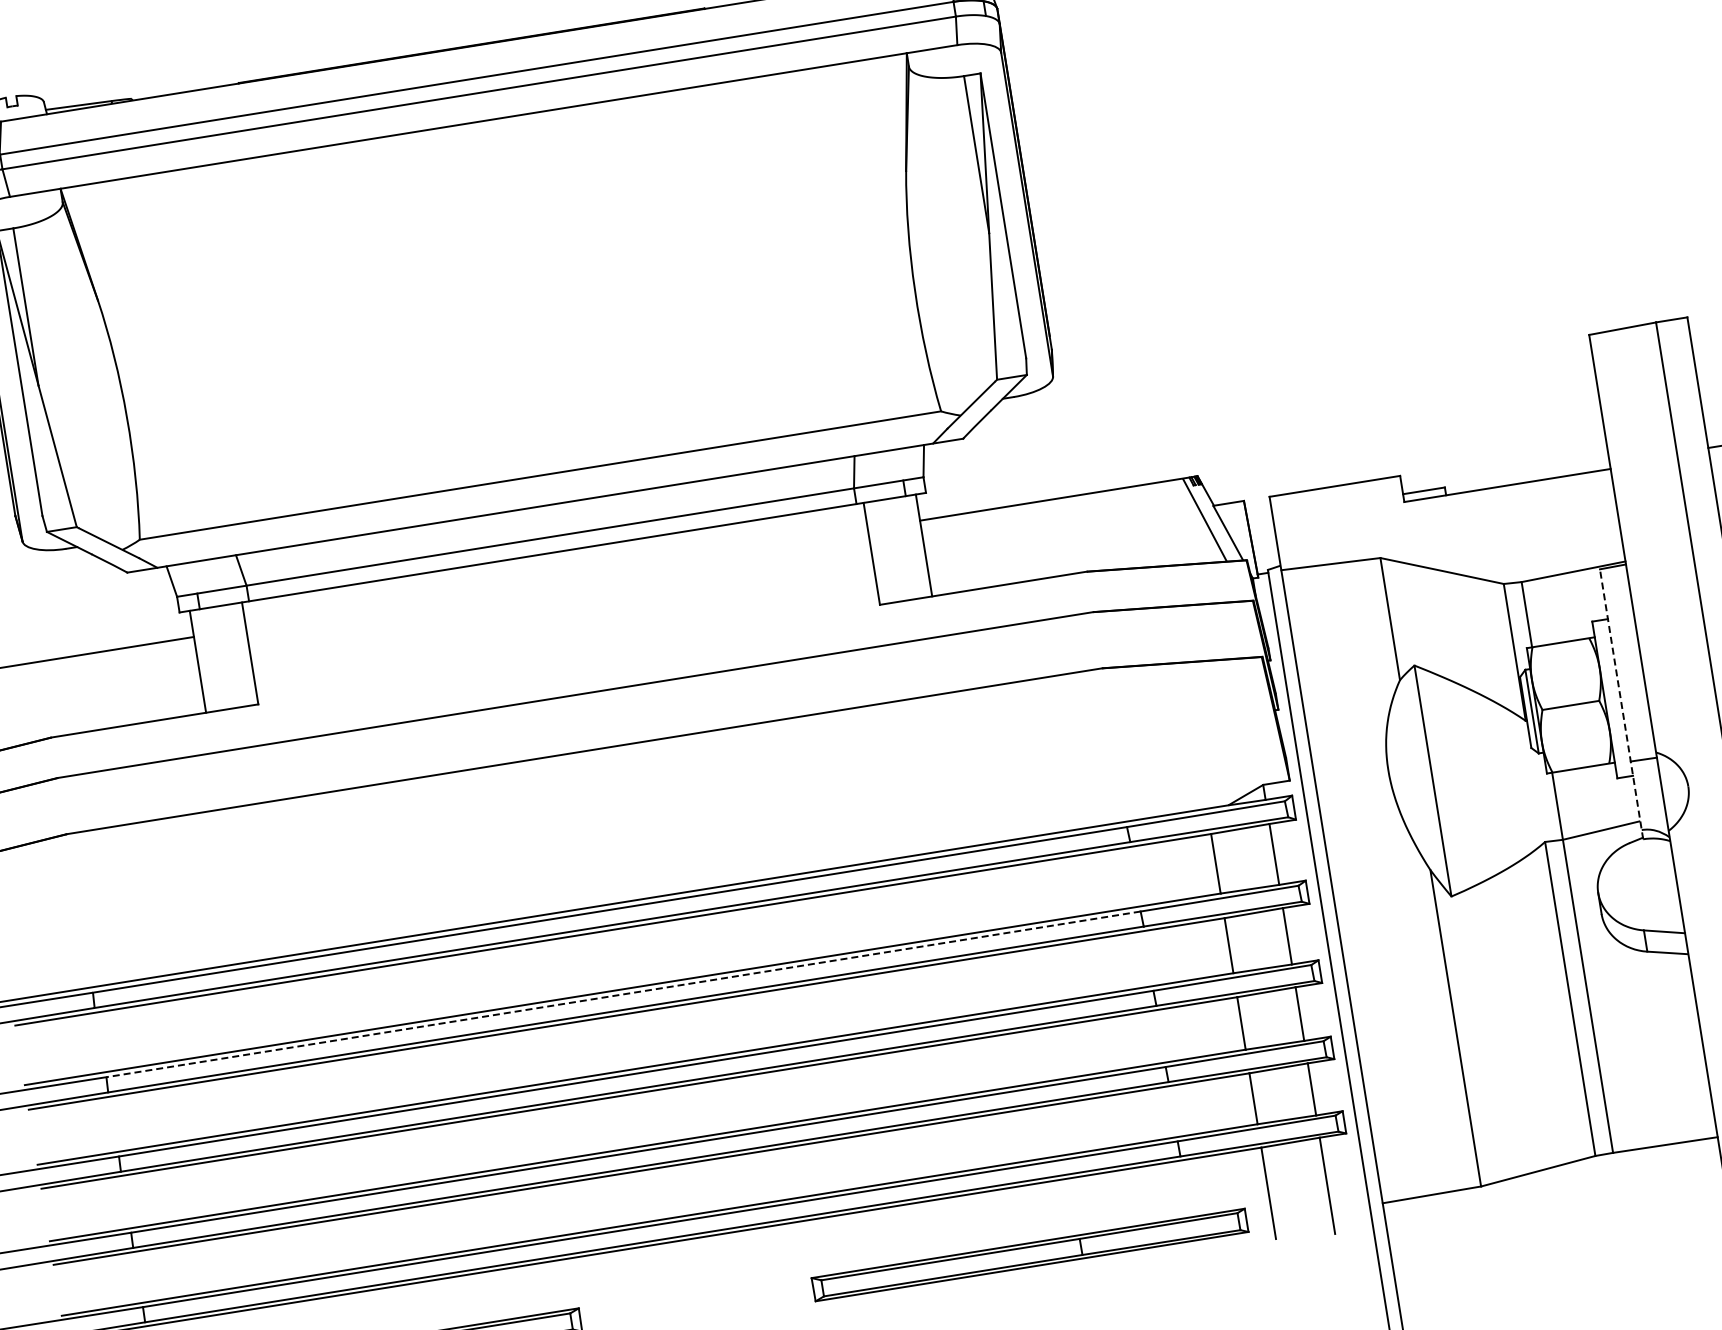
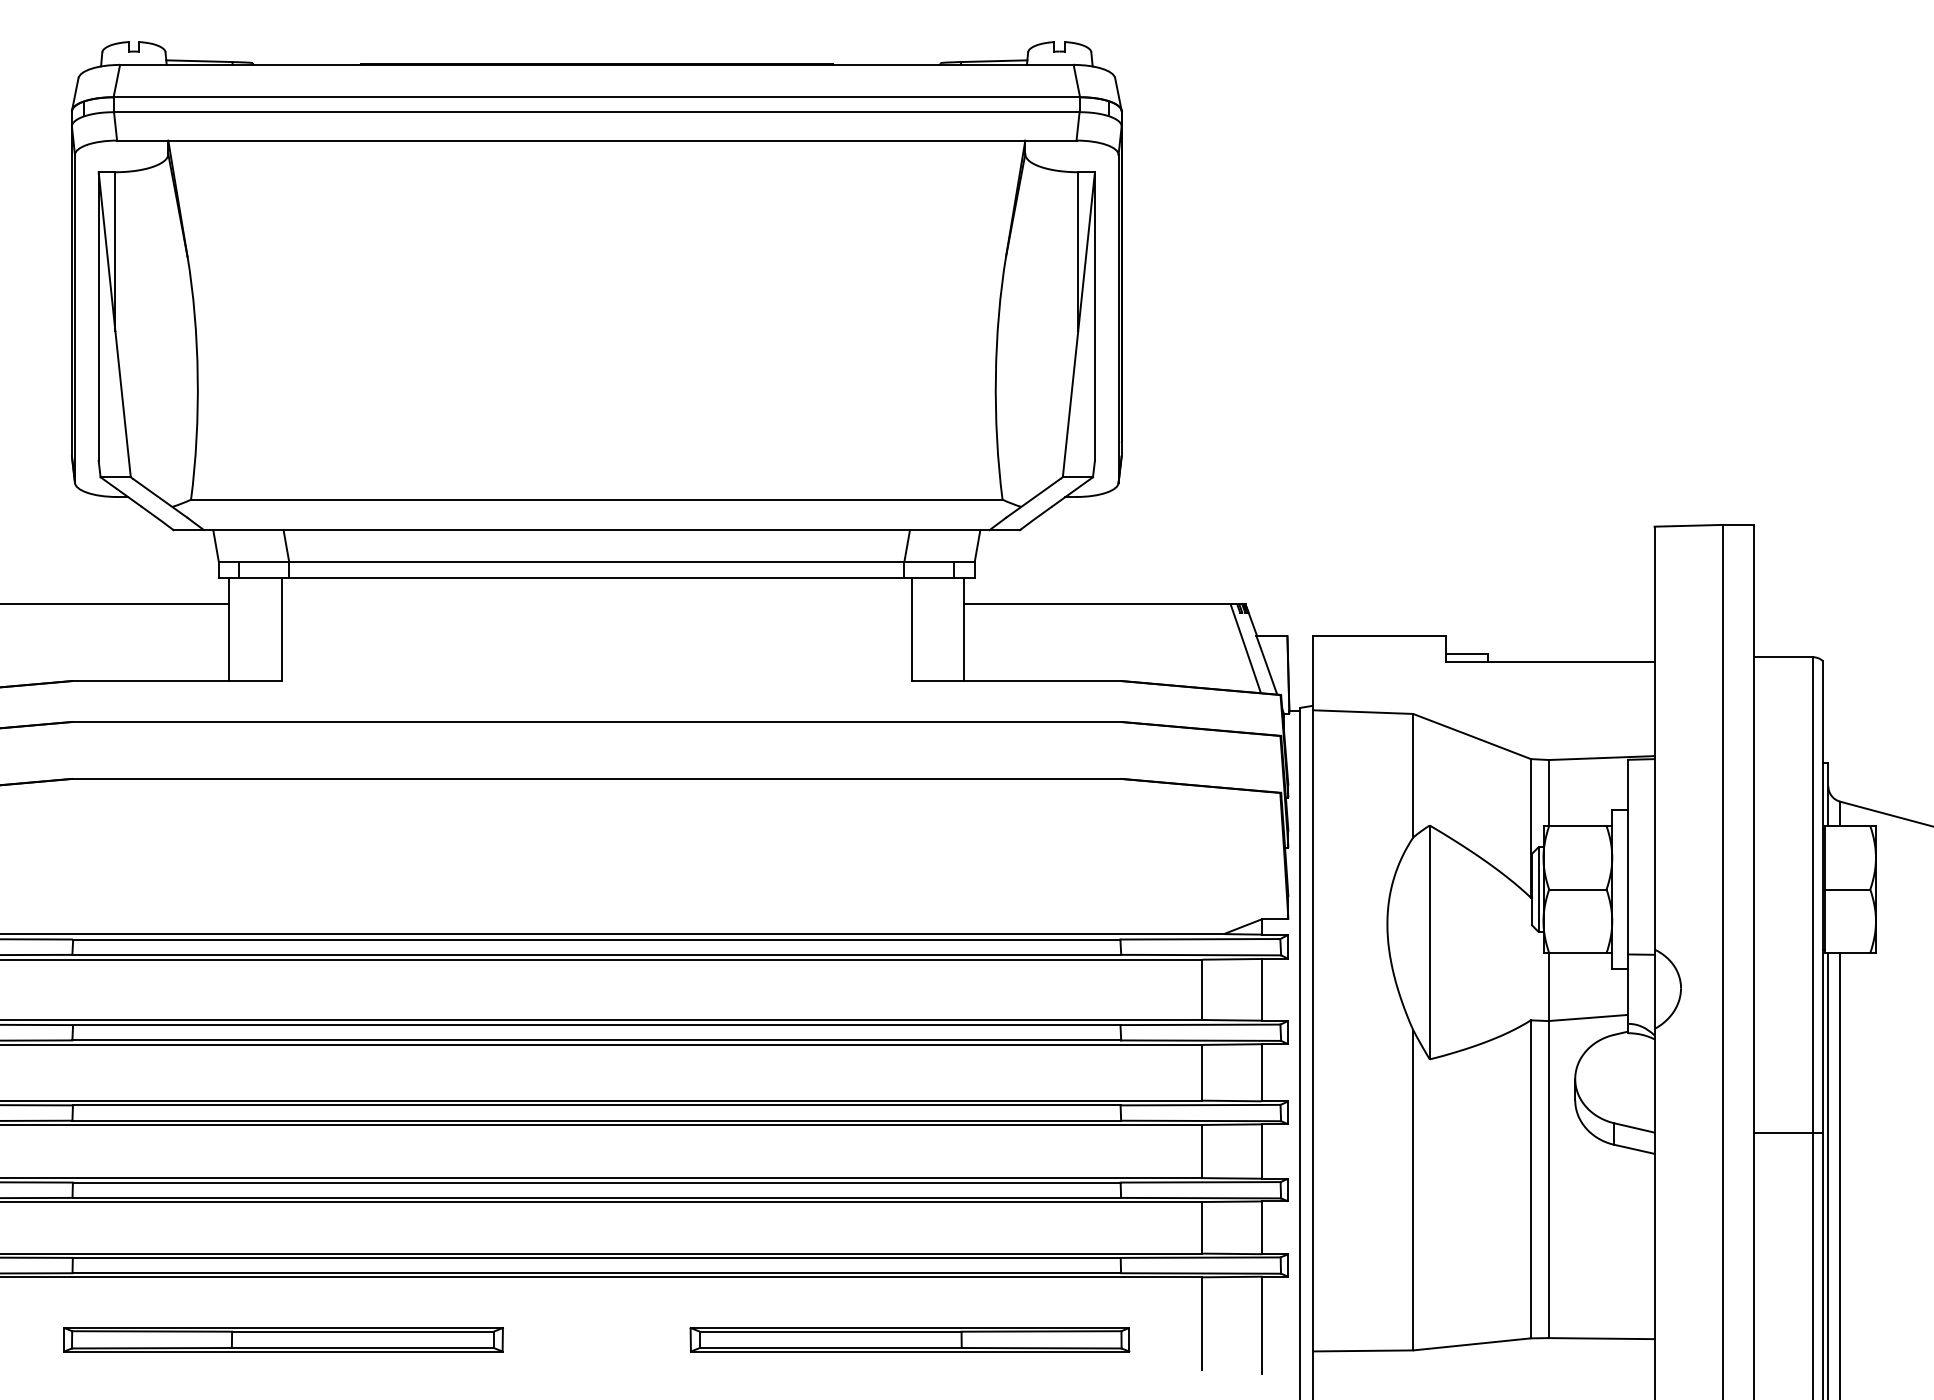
line: (1621, 704) -> (1628, 896), dashed -> solid
line: (623, 994) -> (596, 1025), dashed -> solid
part: (1029, 1254) -> (909, 1339), moved

